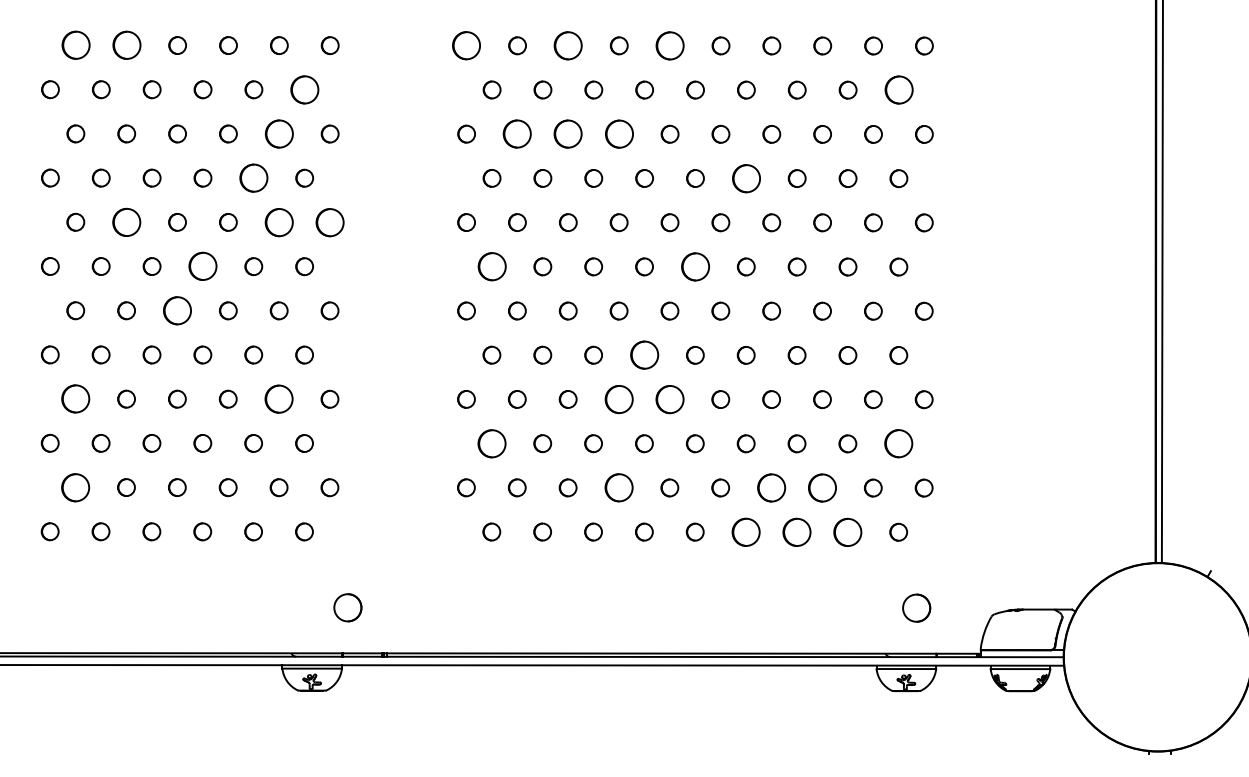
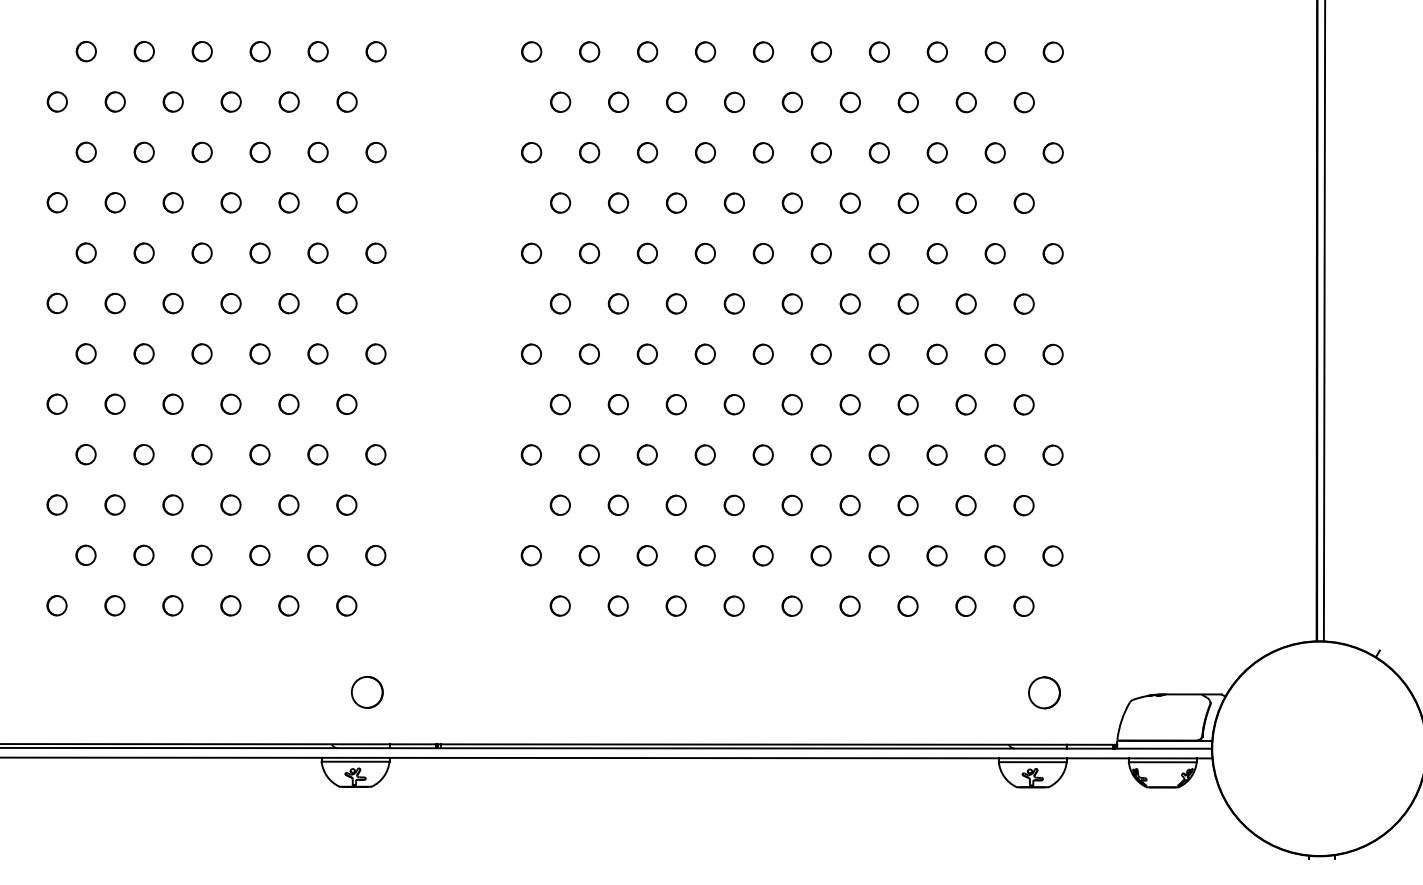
part: (75, 45) -> (85, 51), size x0.62
part: (126, 45) -> (143, 51), size x0.62
part: (466, 45) -> (531, 51), size x0.62
part: (568, 45) -> (647, 51), size x0.62
part: (670, 45) -> (763, 51), size x0.62
part: (304, 89) -> (346, 101), size x0.62
part: (898, 90) -> (1023, 102), size x0.62
part: (278, 134) -> (317, 152), size x0.62
part: (517, 134) -> (589, 152), size x0.62
part: (568, 134) -> (647, 152), size x0.62
part: (618, 134) -> (704, 152), size x0.62
part: (253, 177) -> (288, 202), size x0.62
part: (745, 177) -> (849, 202), size x0.62
part: (126, 221) -> (143, 252), size x0.62
part: (278, 221) -> (317, 252), size x0.62
part: (329, 221) -> (375, 252), size x0.62
part: (202, 266) -> (230, 303), size x0.62
part: (491, 266) -> (559, 303), size x0.62
part: (694, 266) -> (791, 303), size x0.62
part: (176, 310) -> (201, 353), size x0.62
part: (643, 355) -> (733, 404), size x0.62
part: (75, 399) -> (85, 454), size x0.62
part: (278, 399) -> (317, 454), size x0.62
part: (618, 399) -> (704, 454), size x0.62
part: (669, 399) -> (762, 454), size x0.62
part: (491, 442) -> (559, 504), size x0.62
part: (898, 443) -> (1023, 505), size x0.62
part: (75, 486) -> (85, 554), size x0.62
part: (618, 487) -> (704, 555), size x0.62
part: (771, 487) -> (878, 555), size x0.62
part: (821, 487) -> (936, 555), size x0.62
part: (745, 531) -> (849, 605), size x0.62
part: (796, 531) -> (907, 605), size x0.62
part: (847, 531) -> (965, 605), size x0.62
part: (347, 607) -> (366, 692), moved

